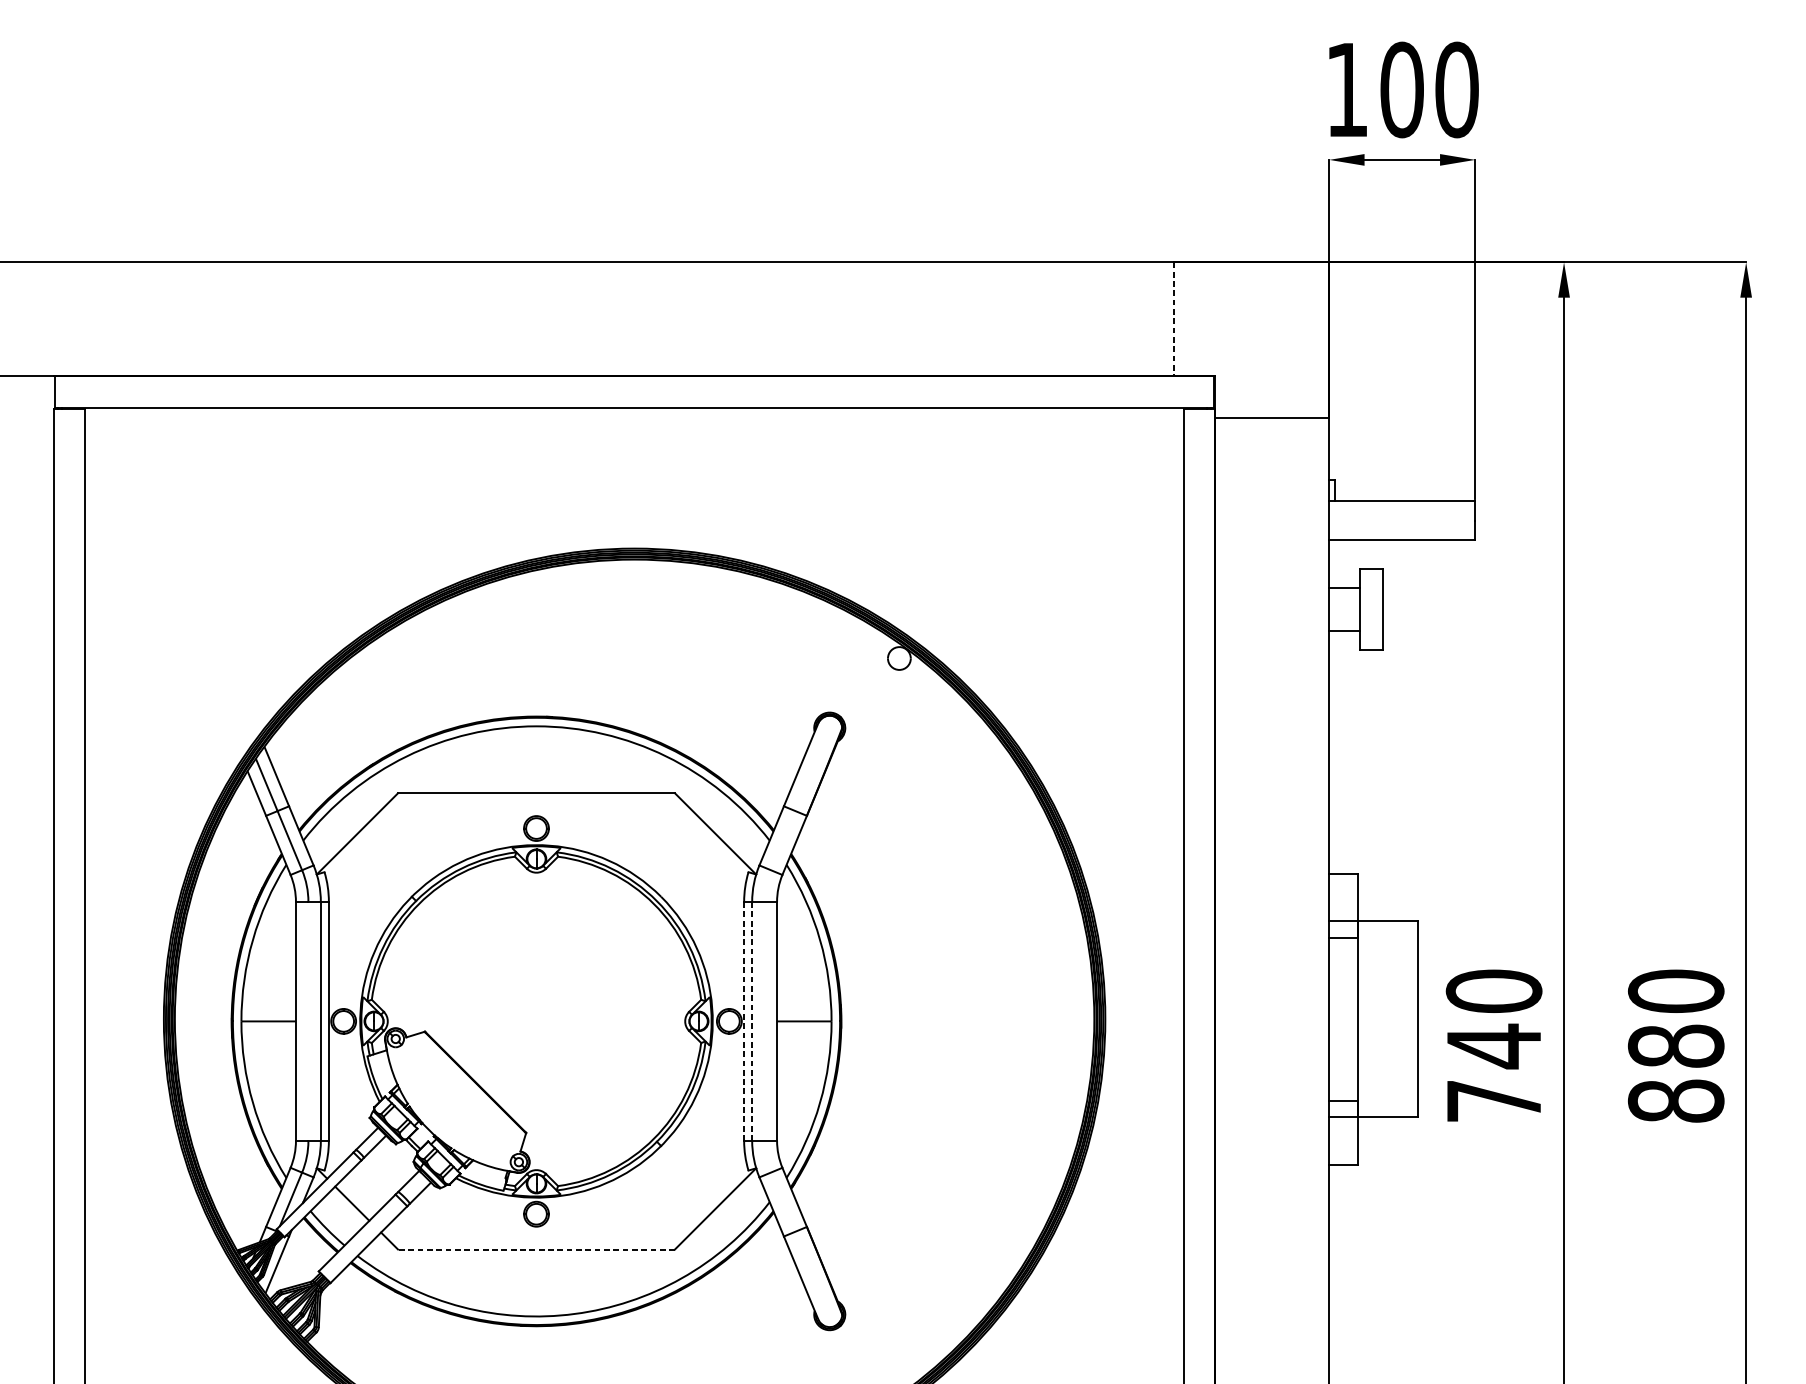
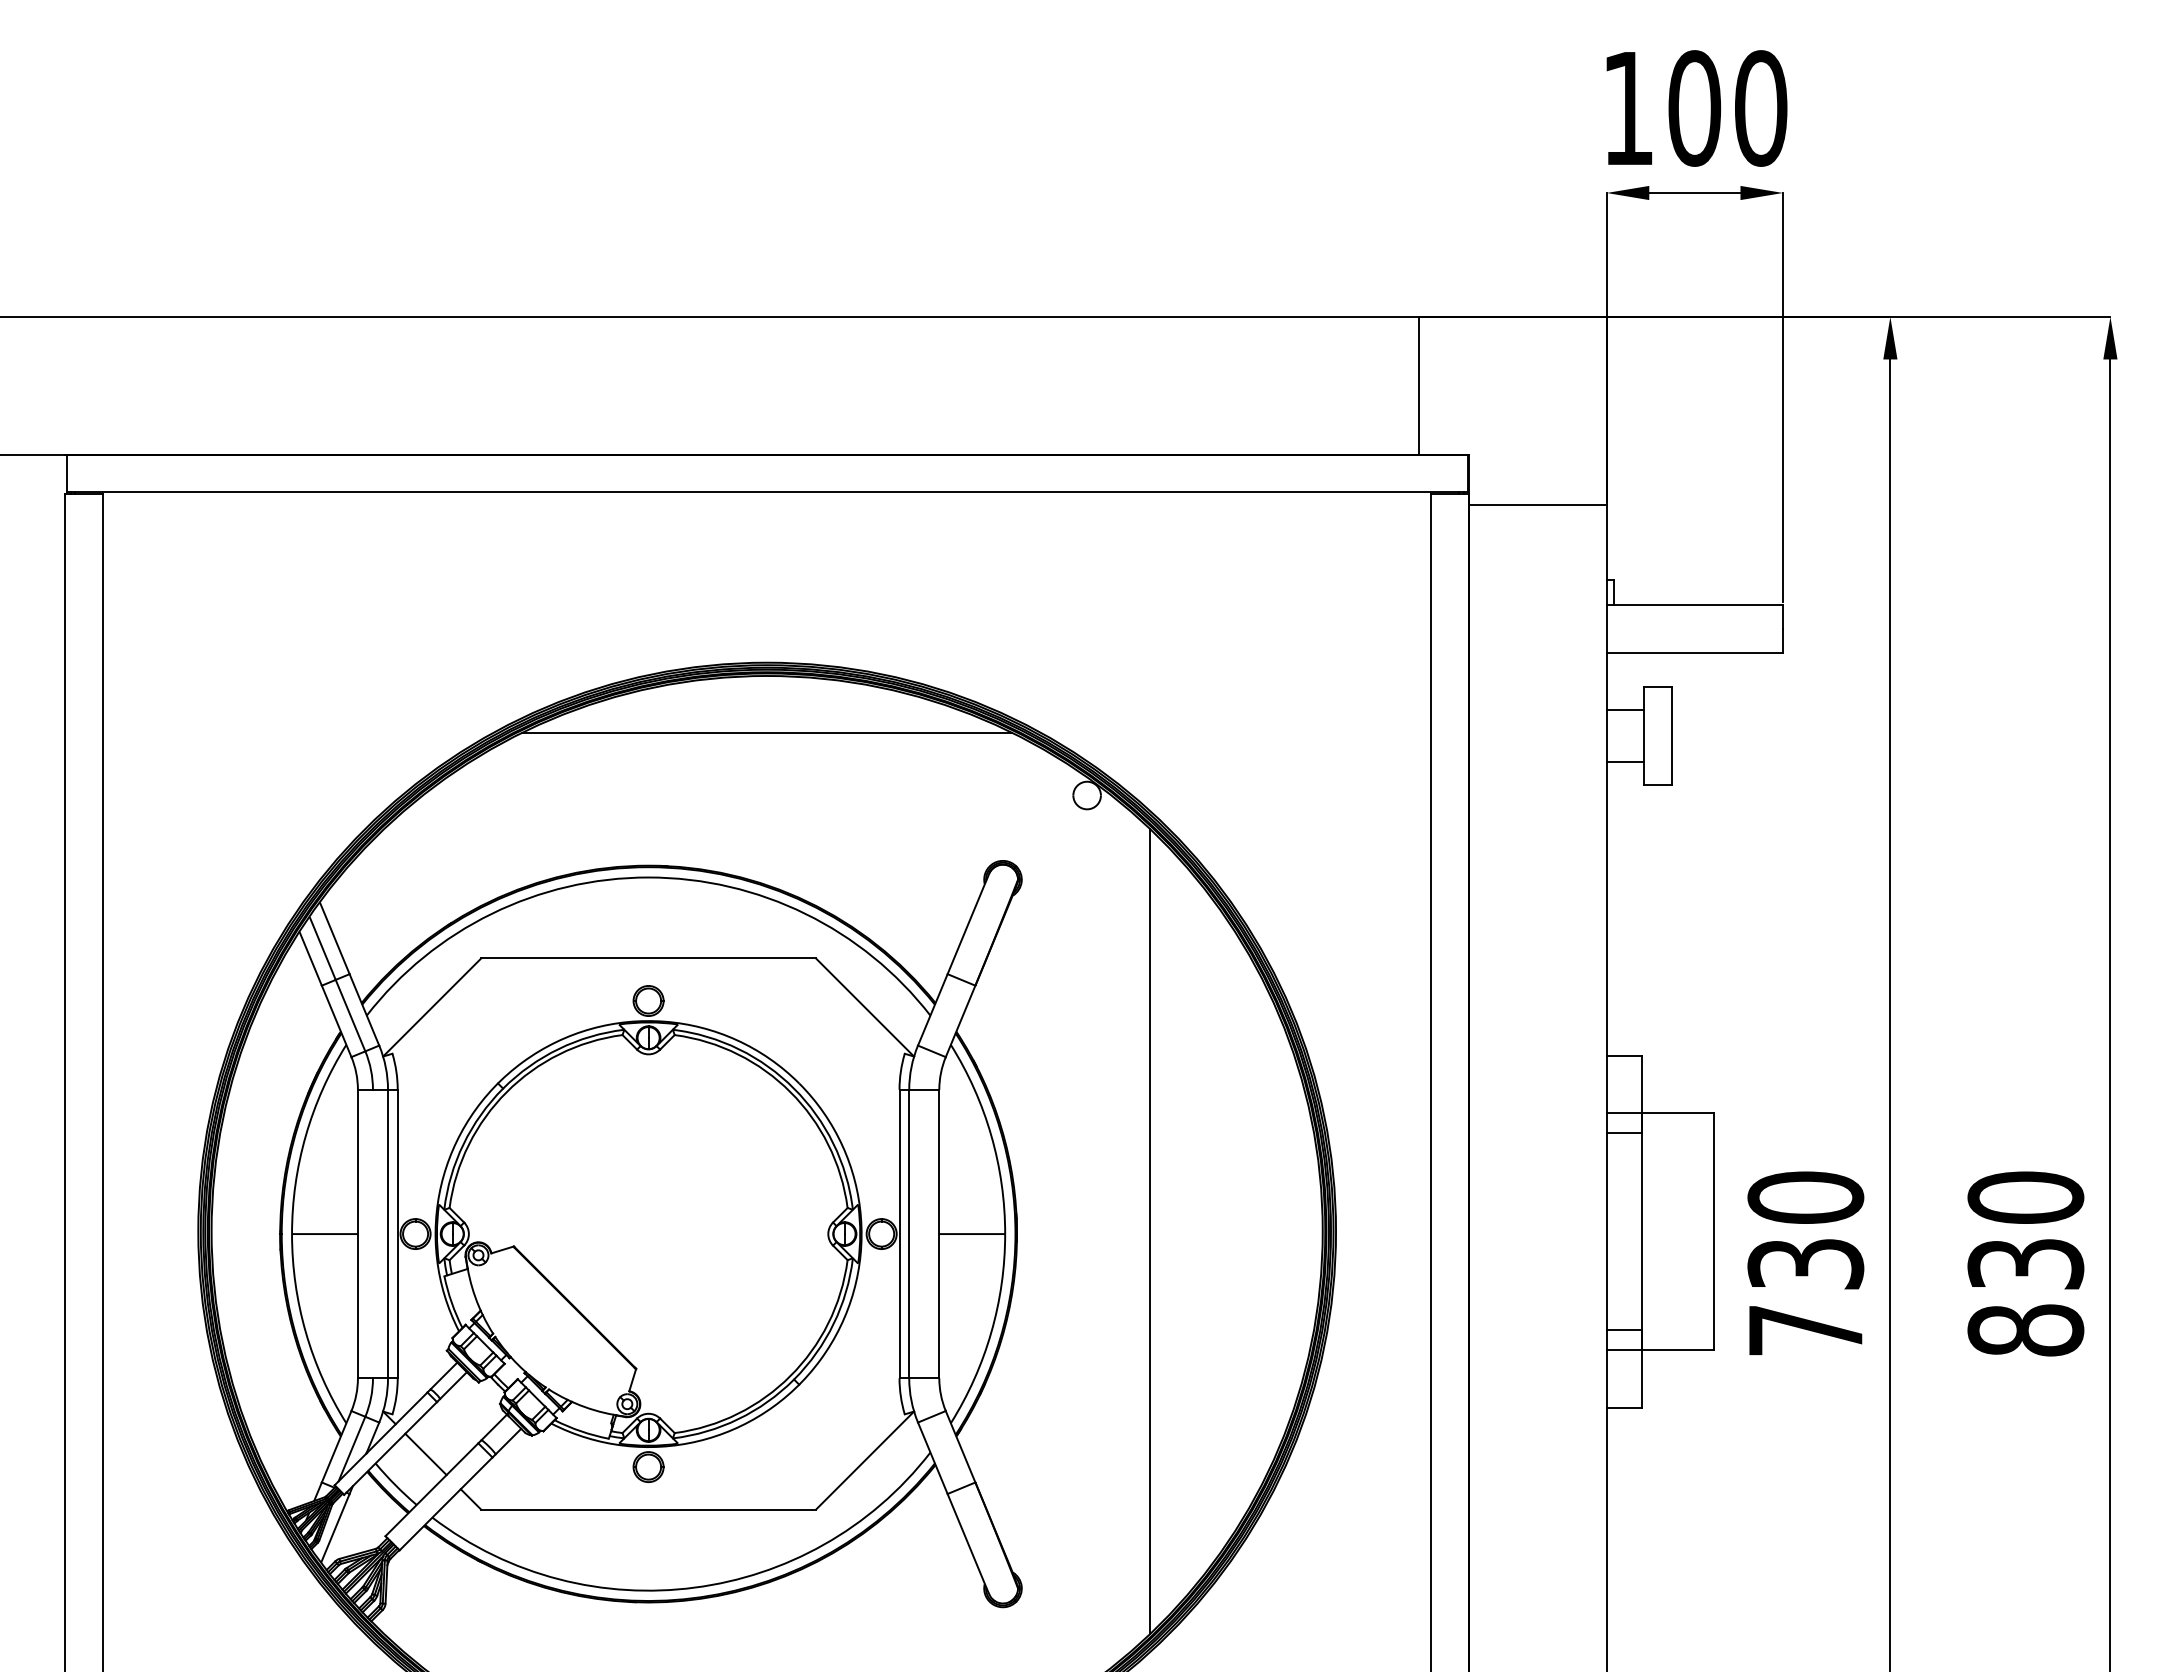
line: (1173, 319) -> (1418, 385), dashed -> solid
line: (634, 606) -> (767, 732), added
line: (950, 1019) -> (1149, 1231), added
line: (744, 1020) -> (899, 1233), dashed -> solid
line: (752, 1020) -> (909, 1233), dashed -> solid
text: (1493, 1046) -> (1805, 1264), 740 -> 730
text: (1675, 1046) -> (2025, 1264), 880 -> 830
line: (536, 1249) -> (648, 1509), dashed -> solid

